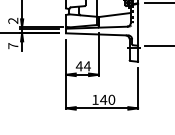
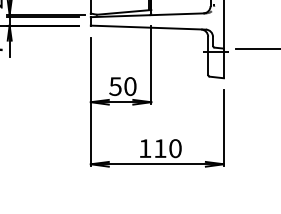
text: (82, 66) -> (121, 86), 44 -> 50
text: (103, 99) -> (160, 147), 140 -> 110

